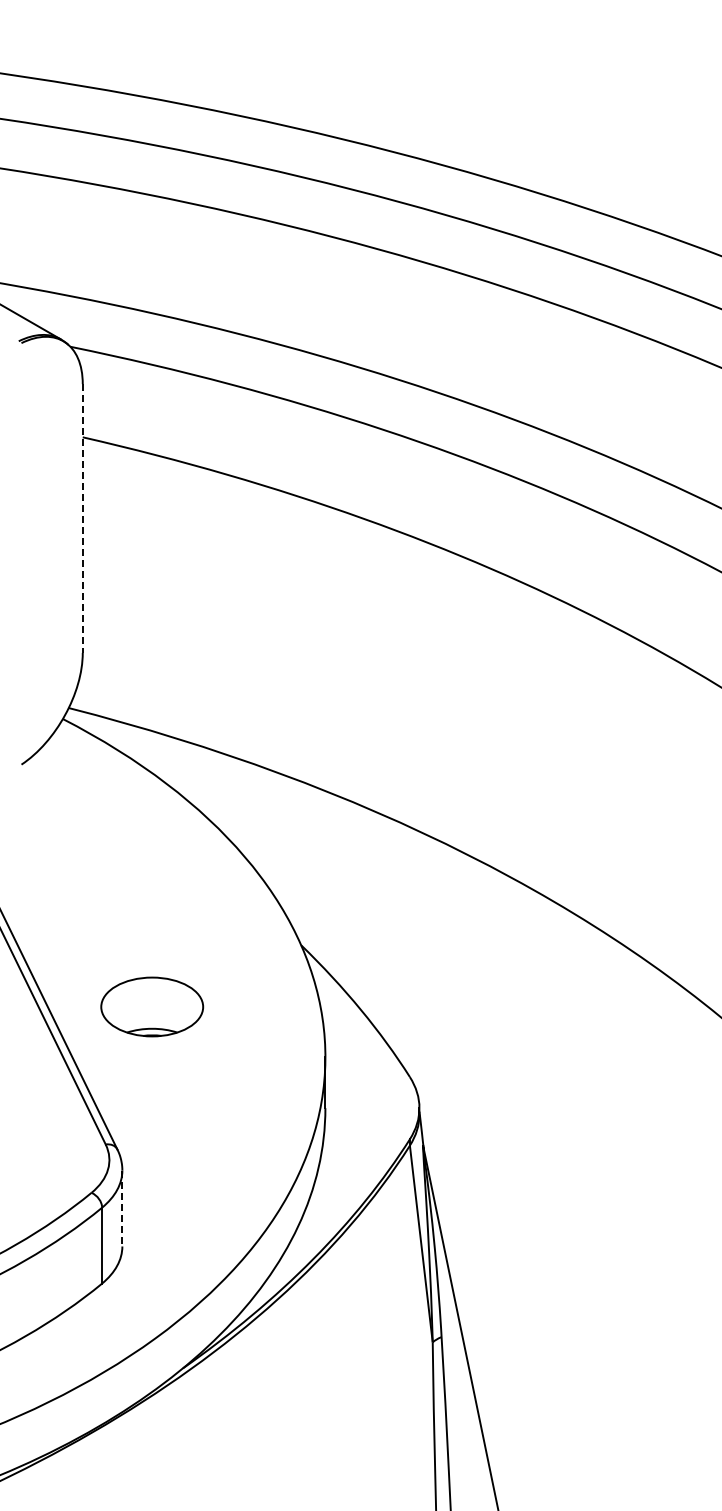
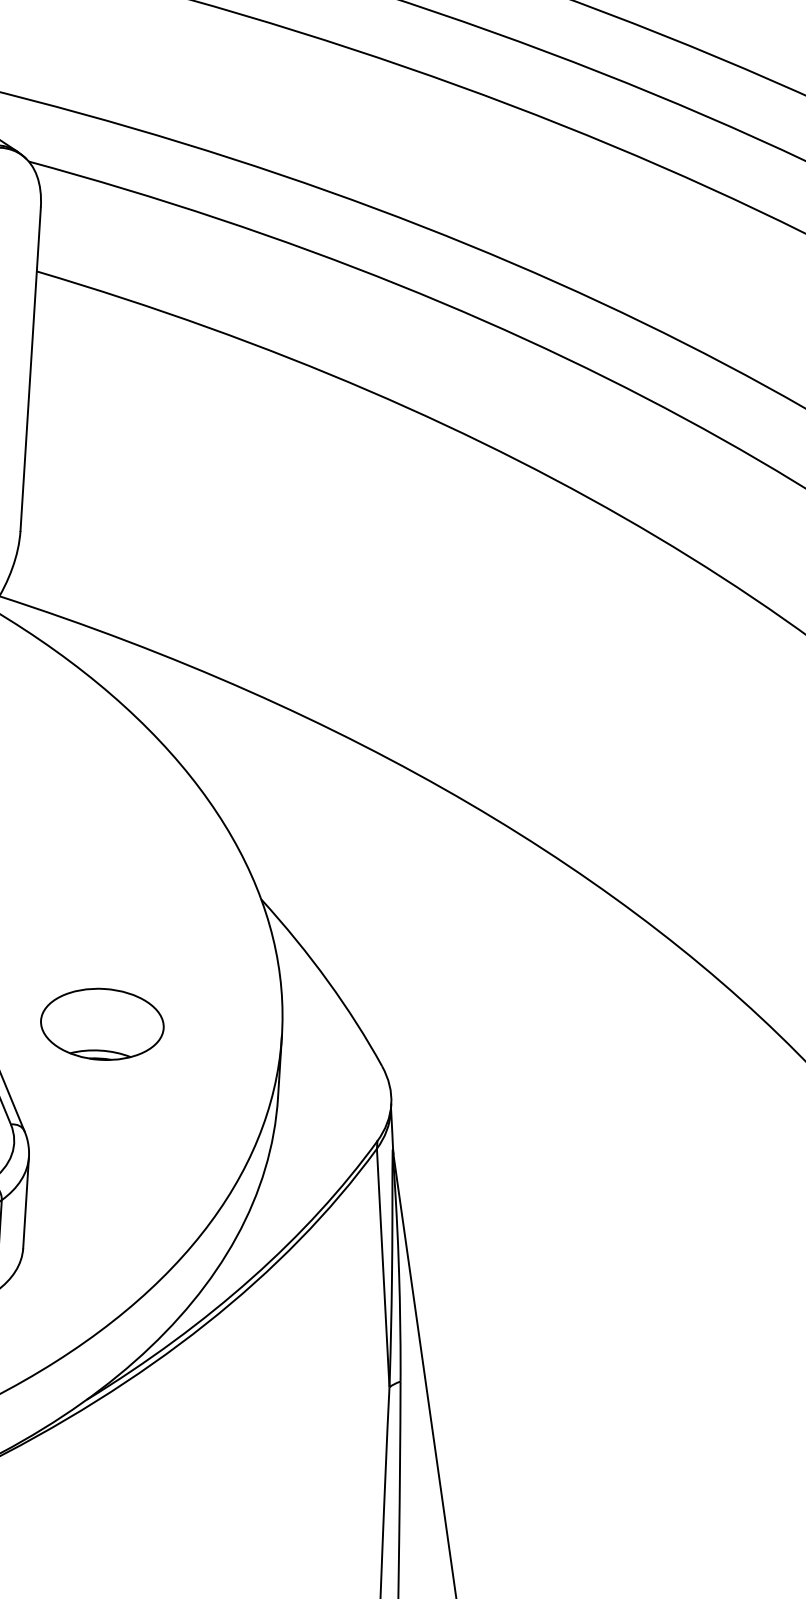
line: (82, 519) -> (30, 370), dashed -> solid
part: (152, 1006) -> (102, 1023), moved
line: (122, 1208) -> (26, 1202), dashed -> solid

